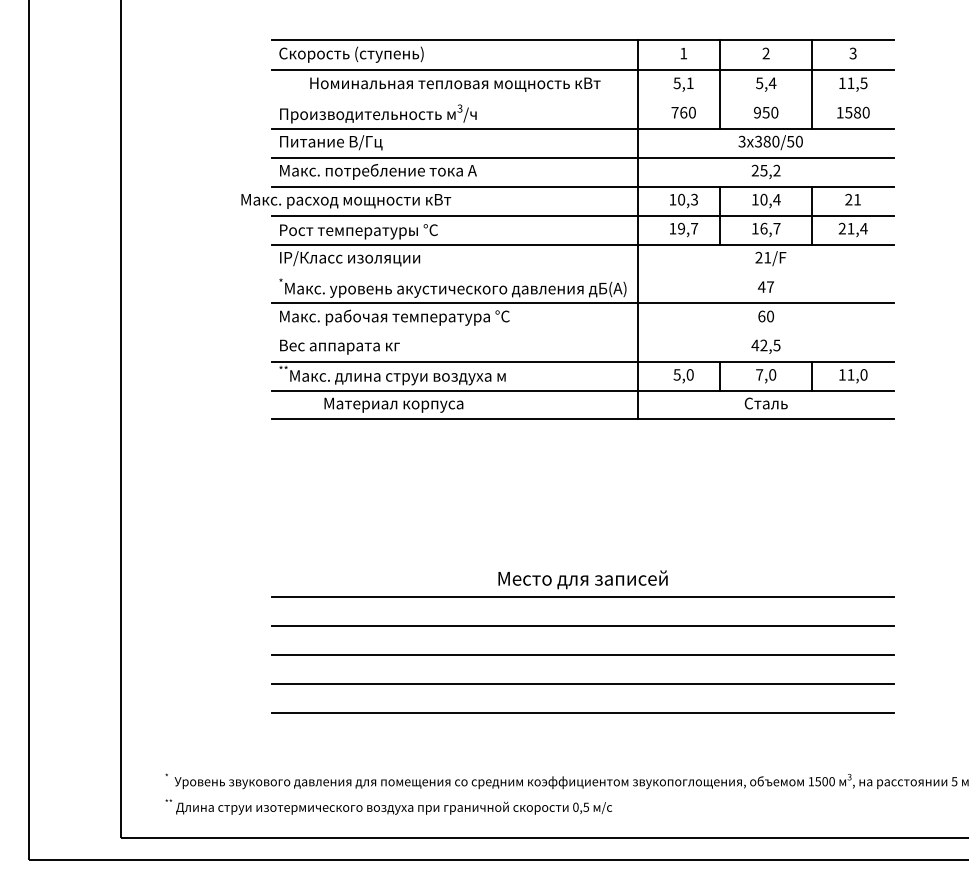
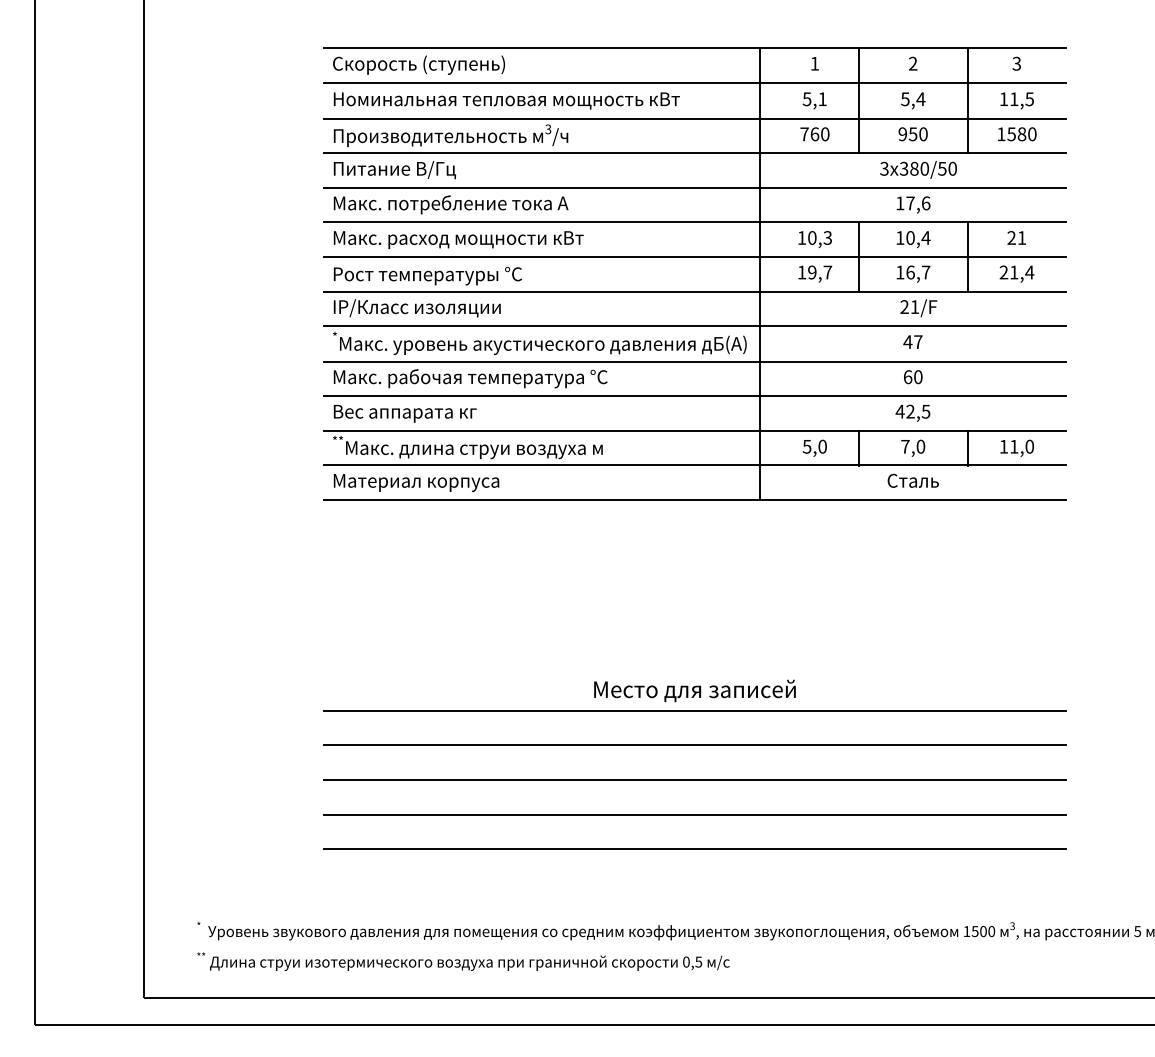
text: (455, 84) -> (506, 100), moved
line: (582, 99) -> (694, 118), added
text: (766, 170) -> (913, 203), 25,2 -> 17,6
text: (346, 201) -> (458, 239), moved
line: (582, 274) -> (694, 326), added
line: (582, 332) -> (694, 396), added
text: (393, 404) -> (416, 482), moved

